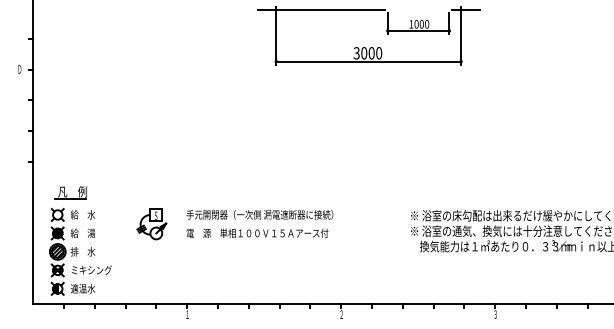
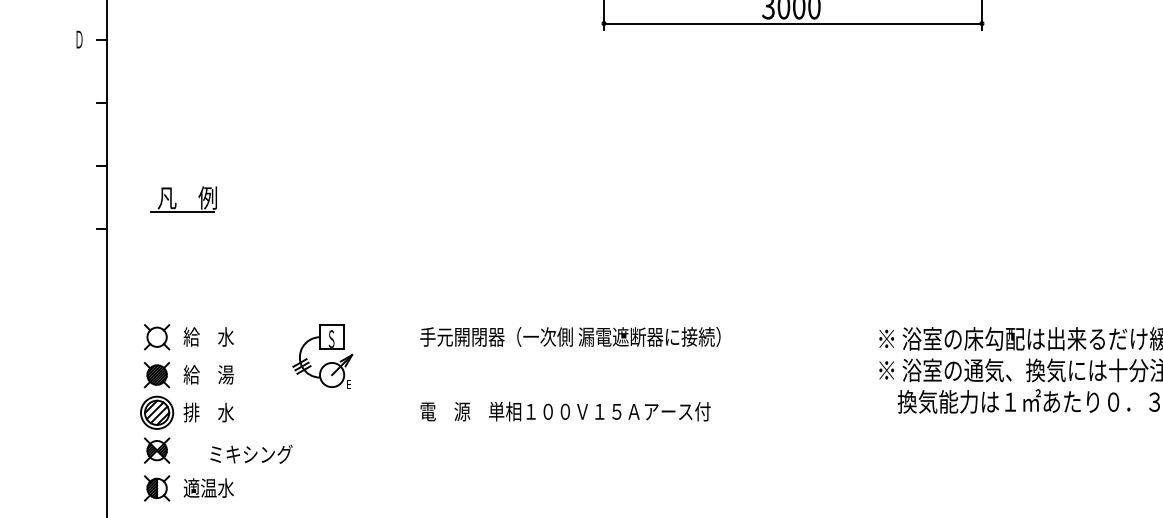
part: (70, 192) -> (183, 199), moved
part: (151, 224) -> (322, 356), moved
text: (257, 233) -> (565, 411), moved
text: (91, 269) -> (250, 452), moved

